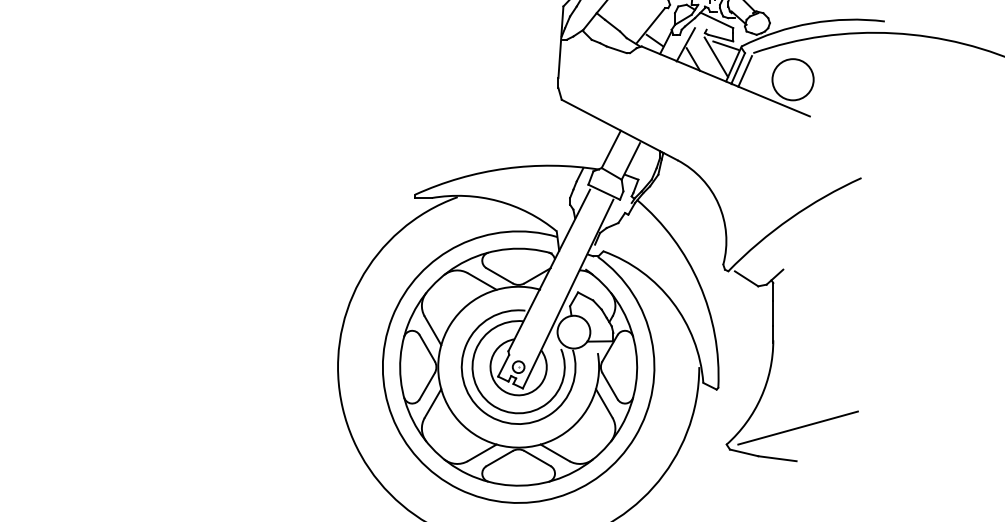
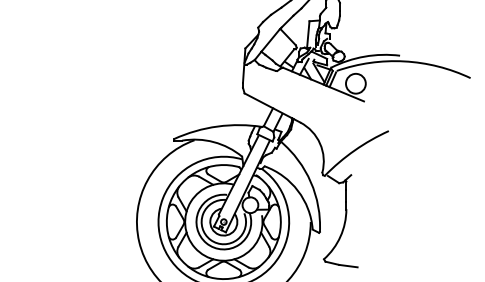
line: (798, 428) -> (358, 251), removed

